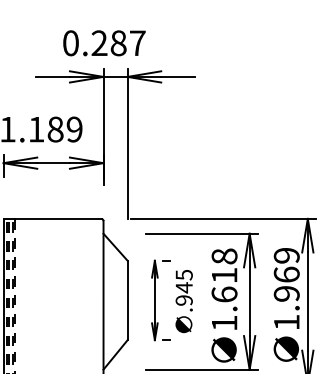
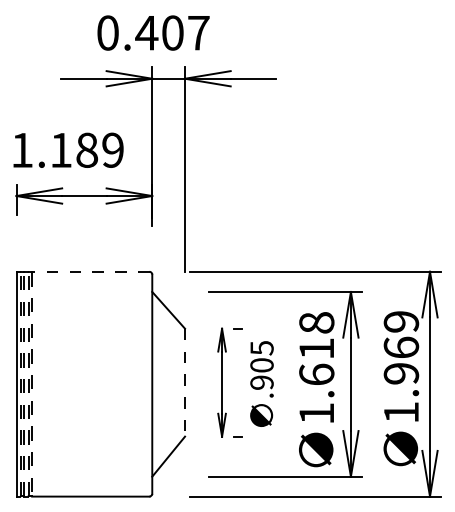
text: (108, 42) -> (159, 32), 0.287 -> 0.407
line: (58, 218) -> (90, 271), solid -> dashed
text: (183, 287) -> (261, 365), .945 -> .905
line: (127, 300) -> (185, 382), solid -> dashed

